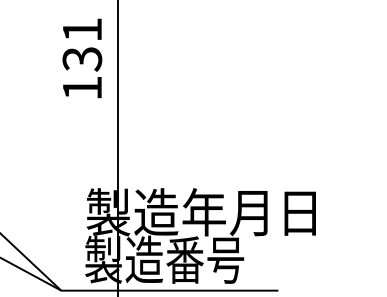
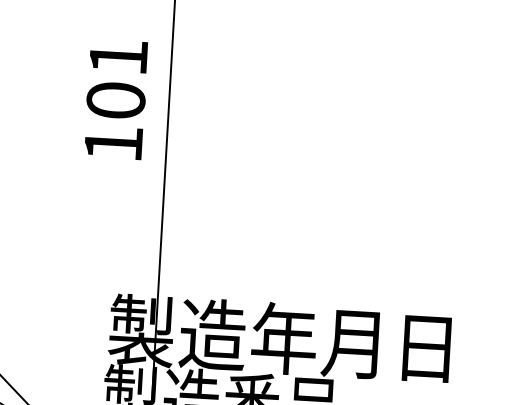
text: (82, 59) -> (116, 101), 131 -> 101

